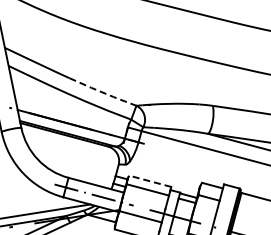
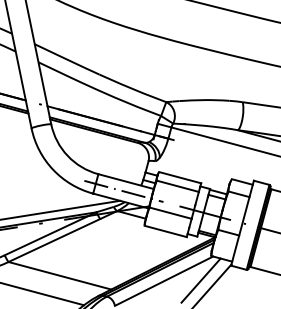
line: (102, 92) -> (132, 88), dashed -> solid
line: (150, 181) -> (180, 177), dashed -> solid

